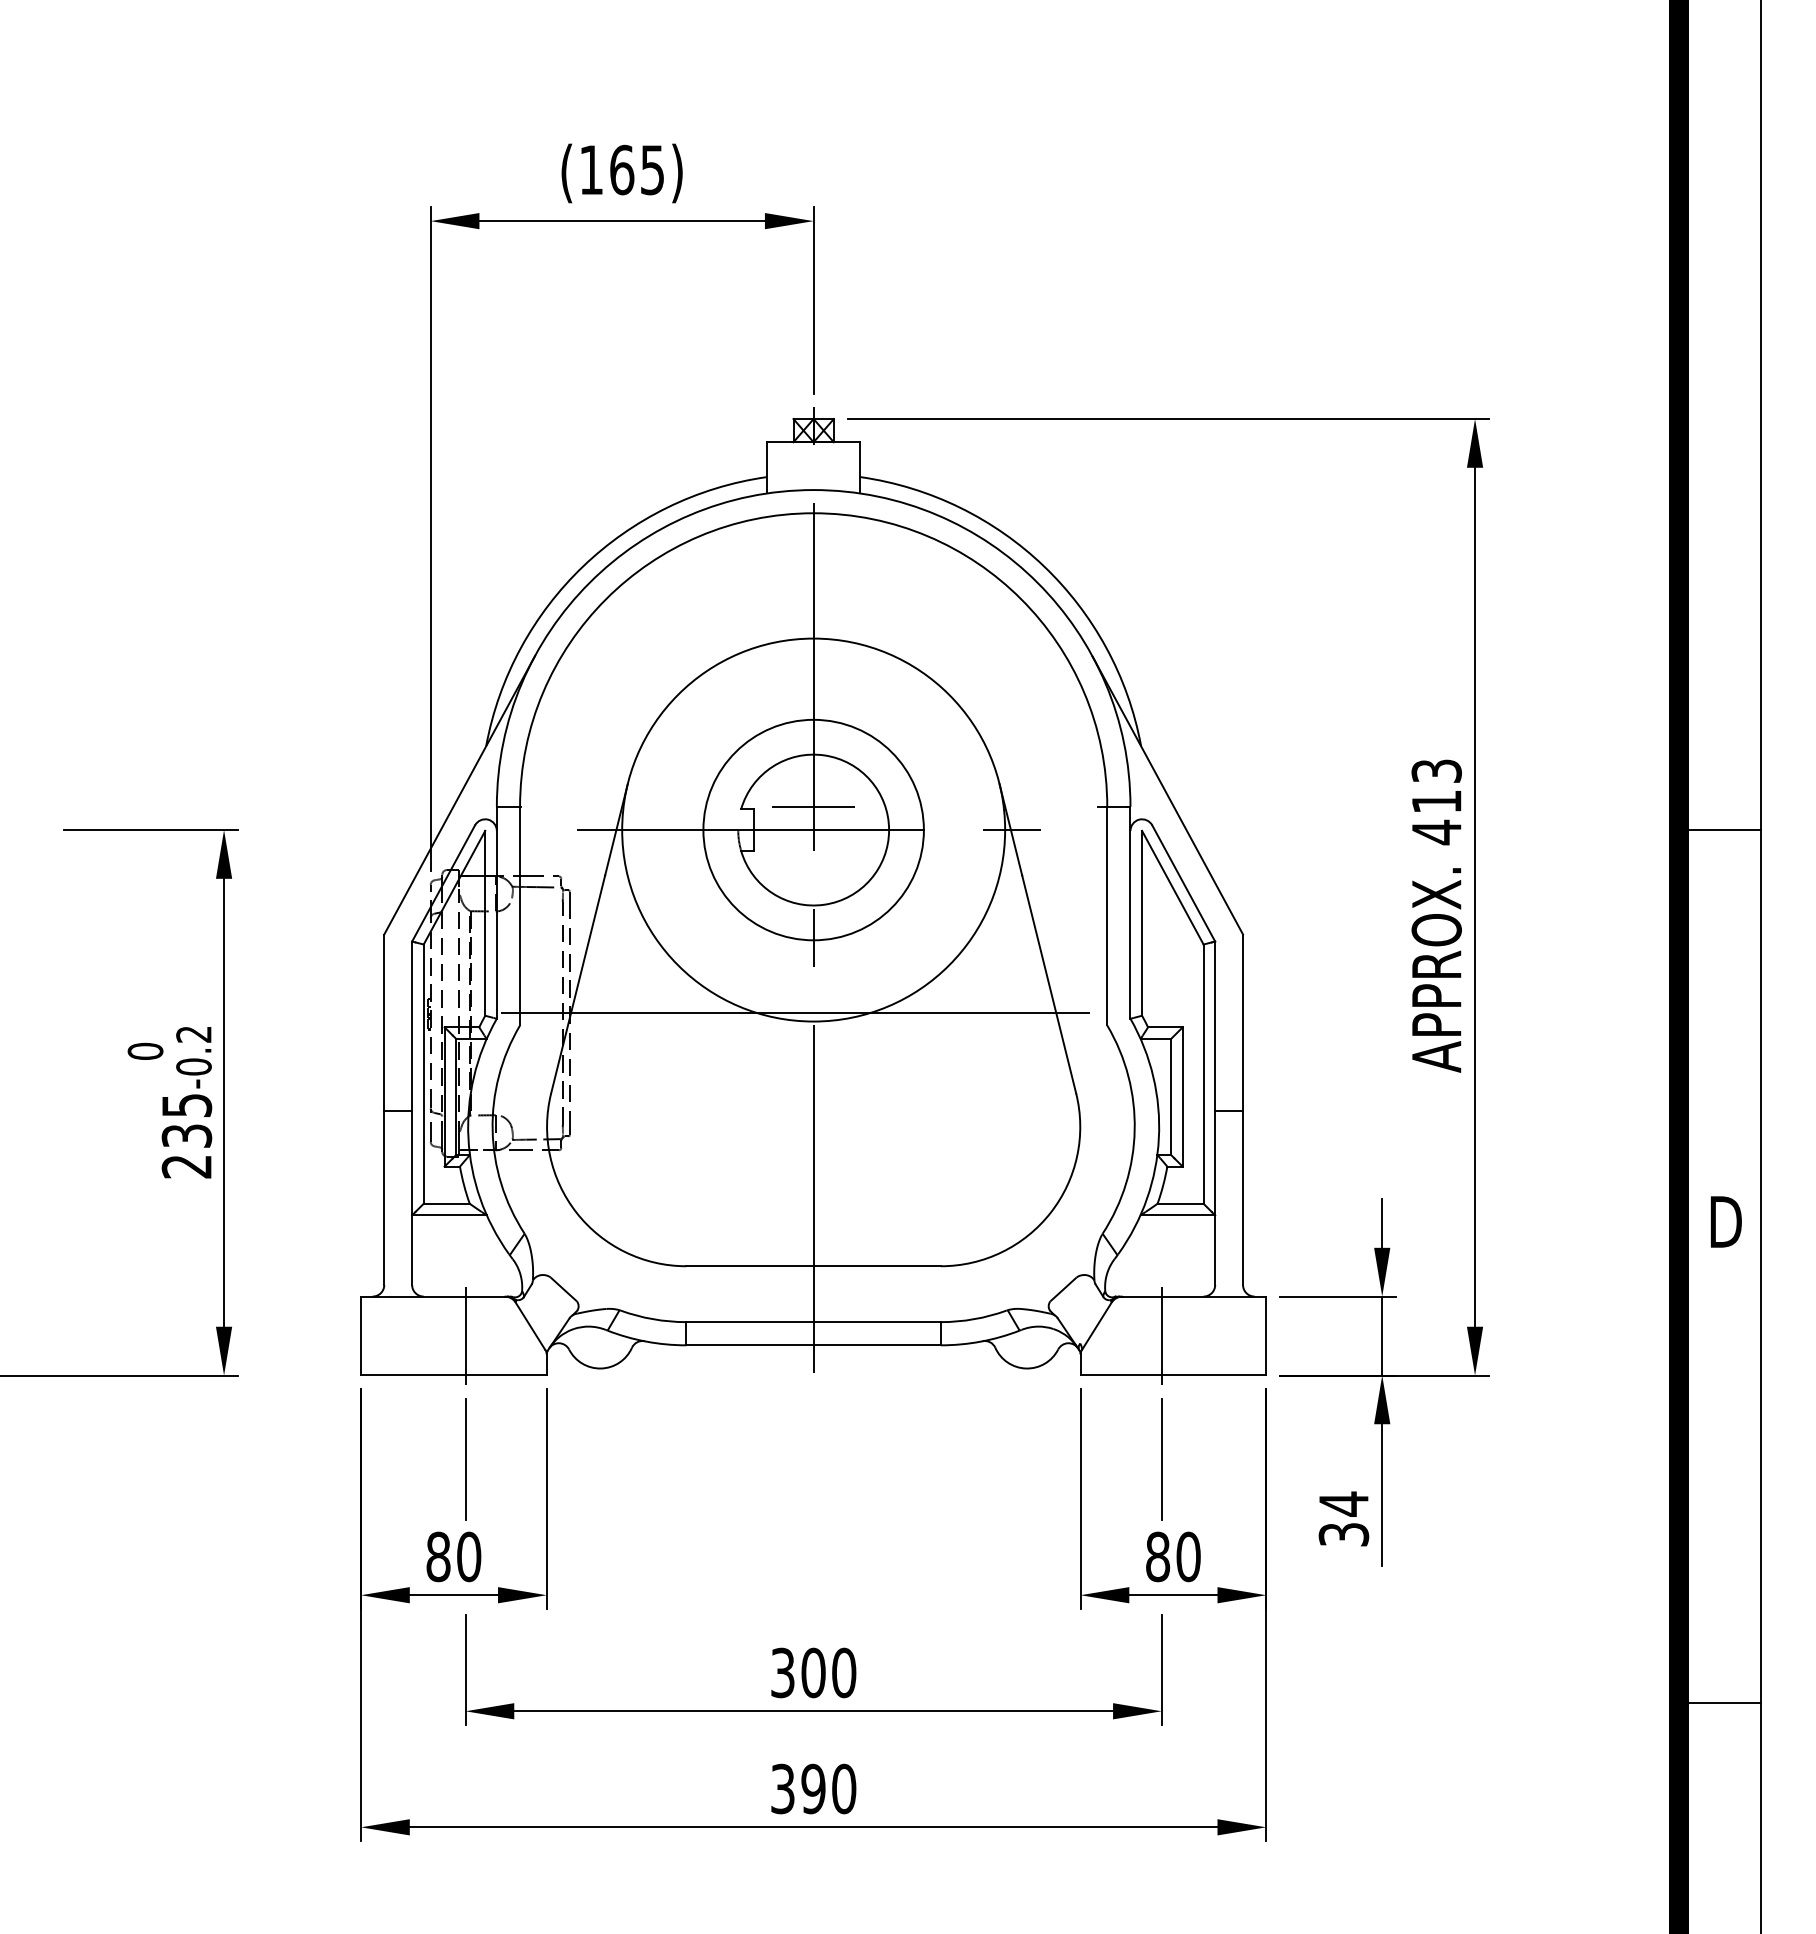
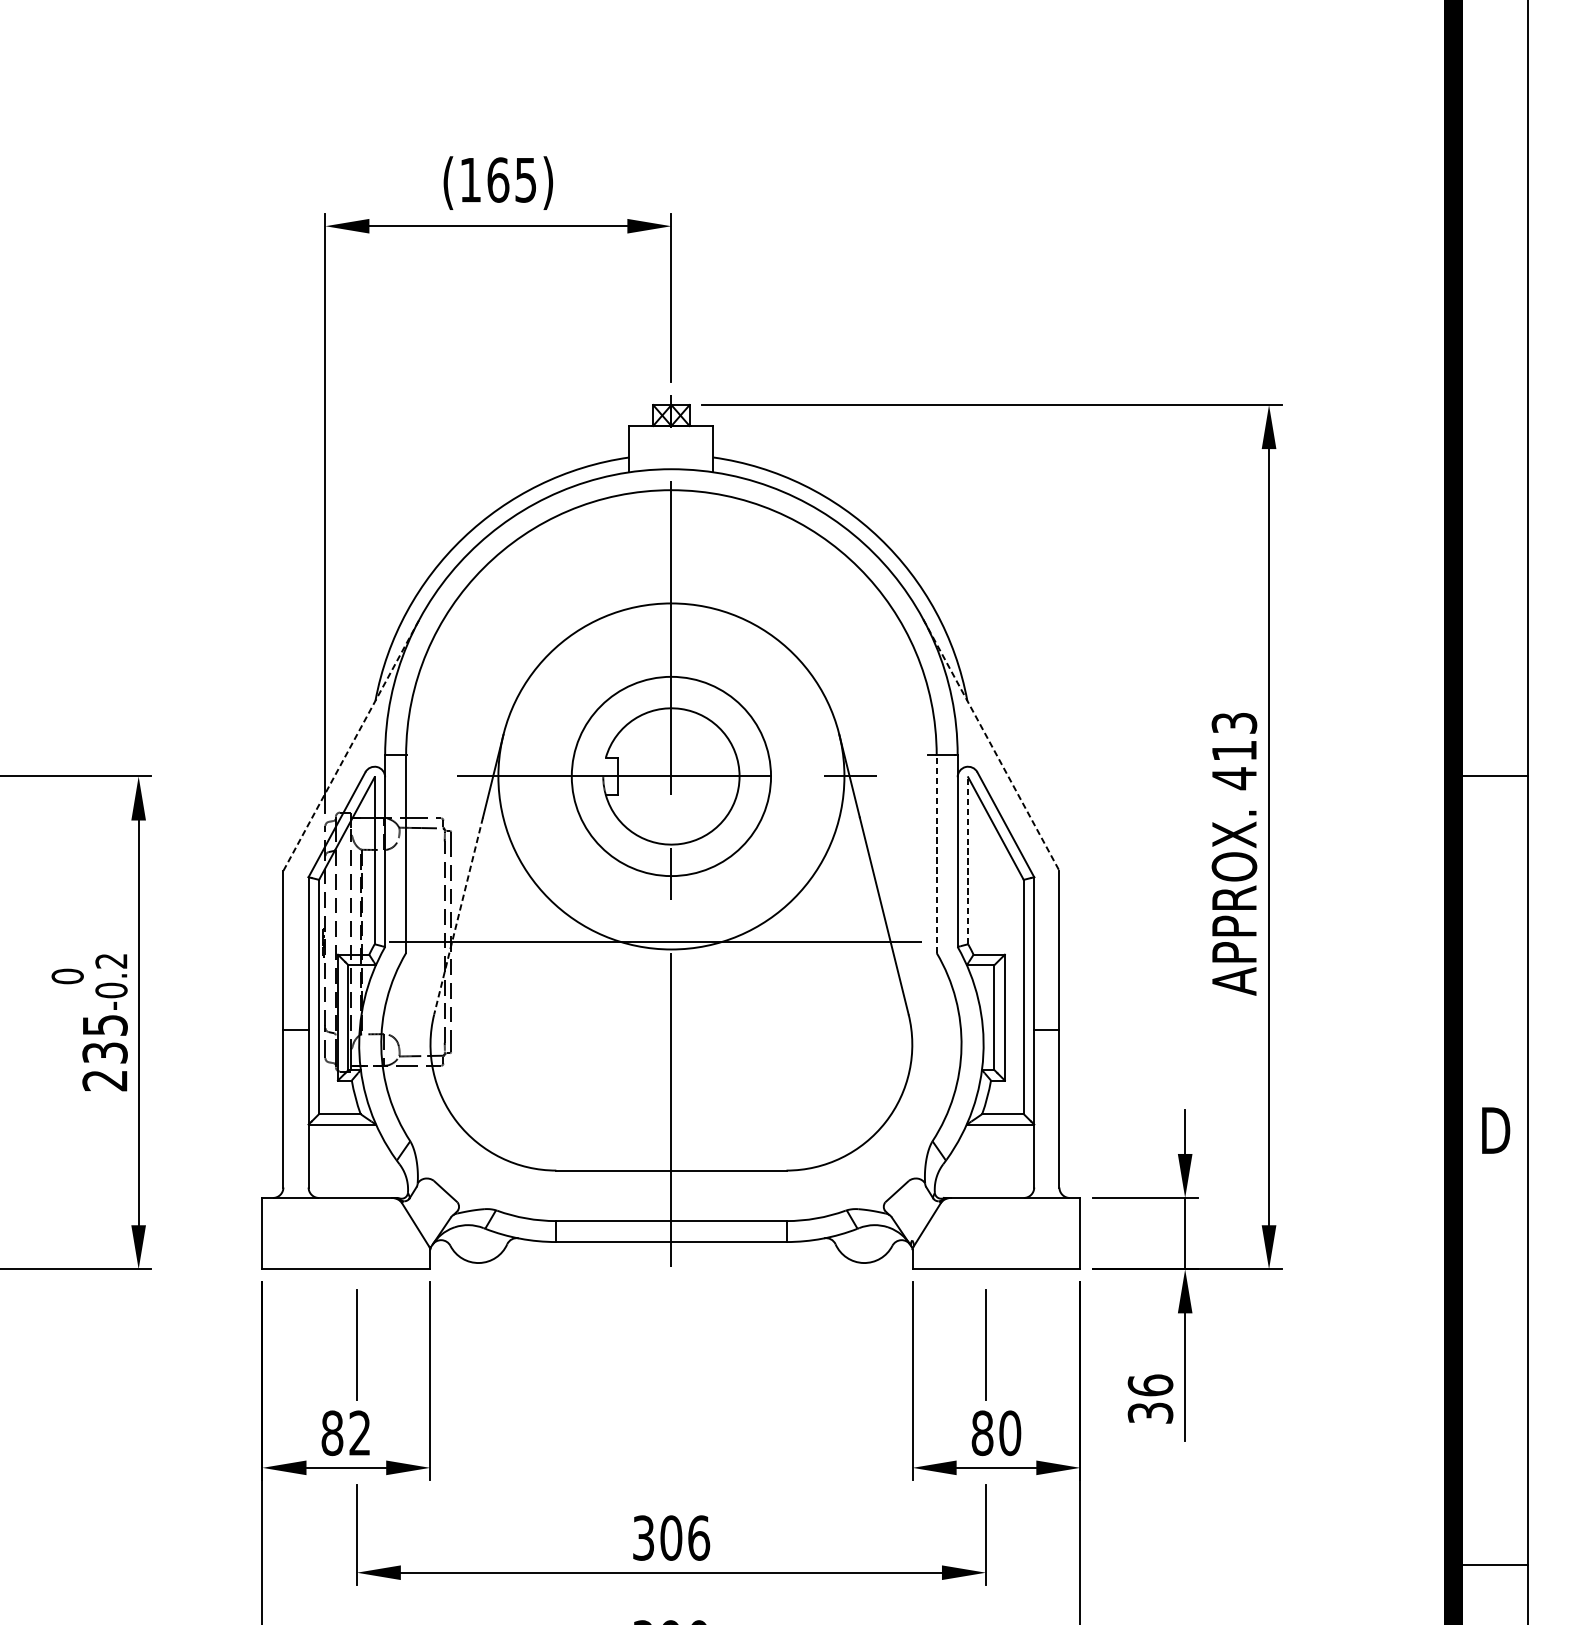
line: (459, 794) -> (351, 744), solid -> dashed
line: (1167, 795) -> (991, 745), solid -> dashed
line: (813, 806) -> (671, 755), removed
line: (1107, 915) -> (936, 853), solid -> dashed
line: (1142, 922) -> (968, 859), solid -> dashed
line: (578, 985) -> (458, 916), solid -> dashed
line: (465, 1335) -> (356, 1233), removed
line: (1161, 1335) -> (985, 1233), removed
text: (1343, 1503) -> (1150, 1384), 34 -> 36
text: (469, 1556) -> (360, 1432), 80 -> 82
text: (844, 1672) -> (699, 1537), 300 -> 306

